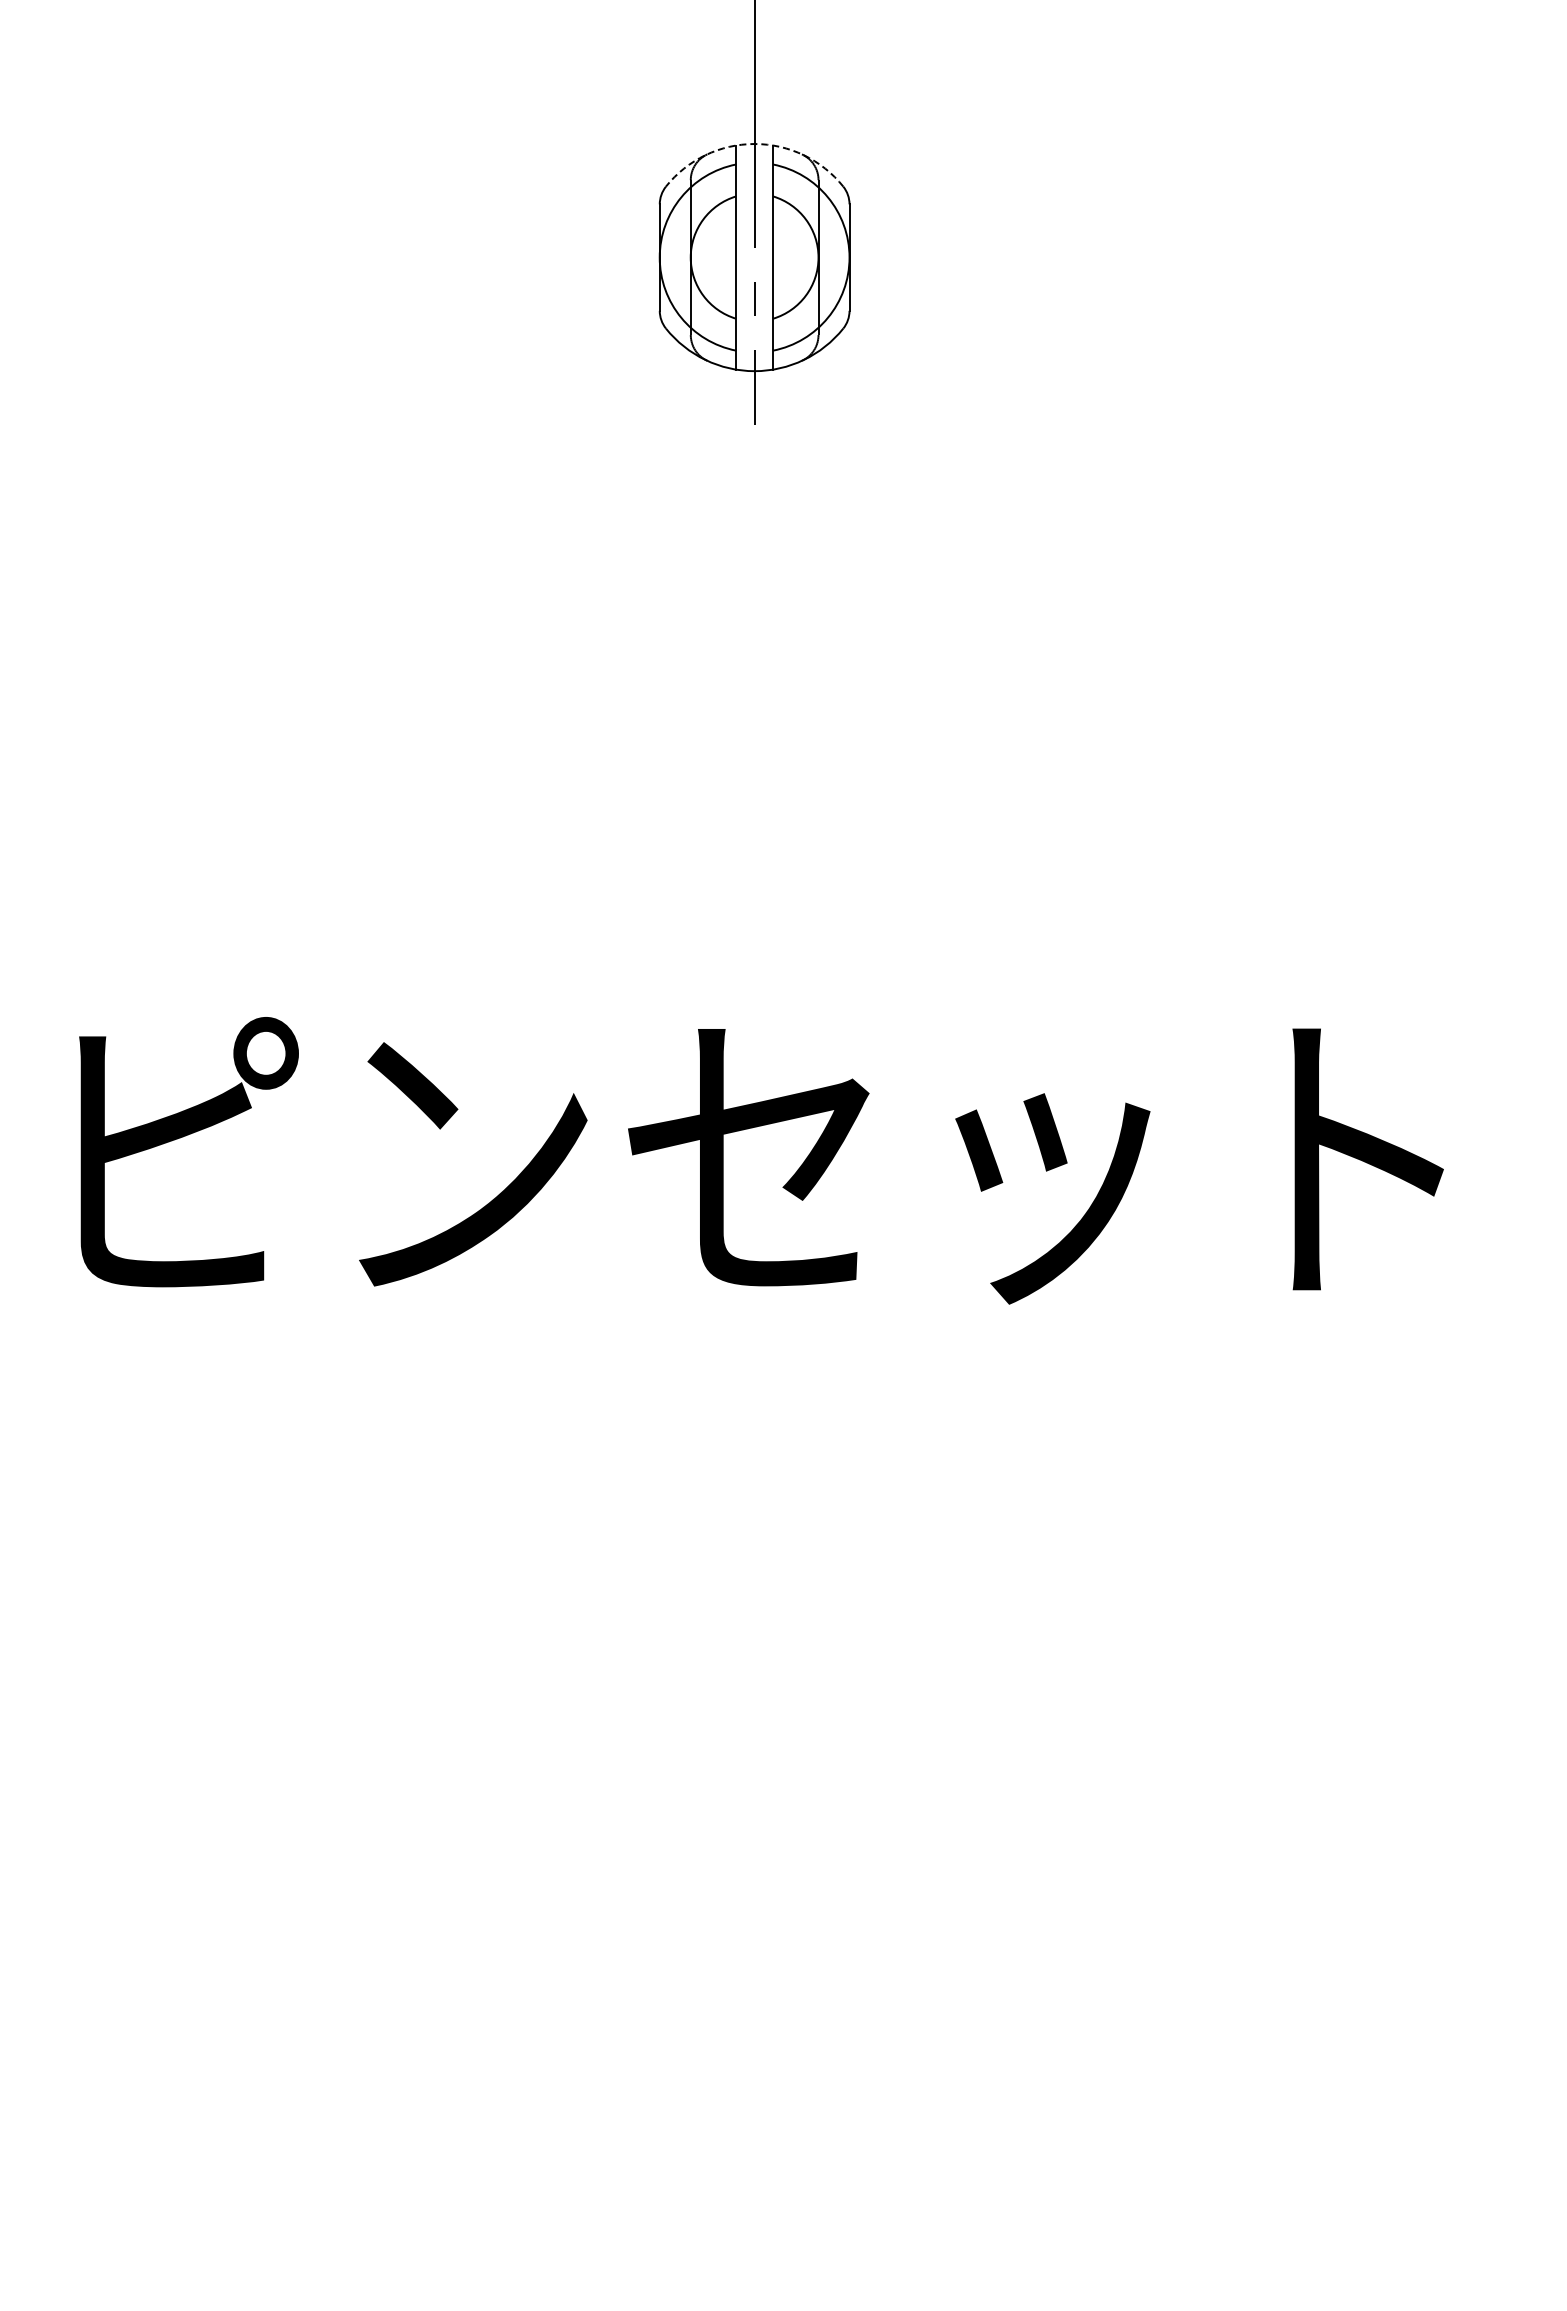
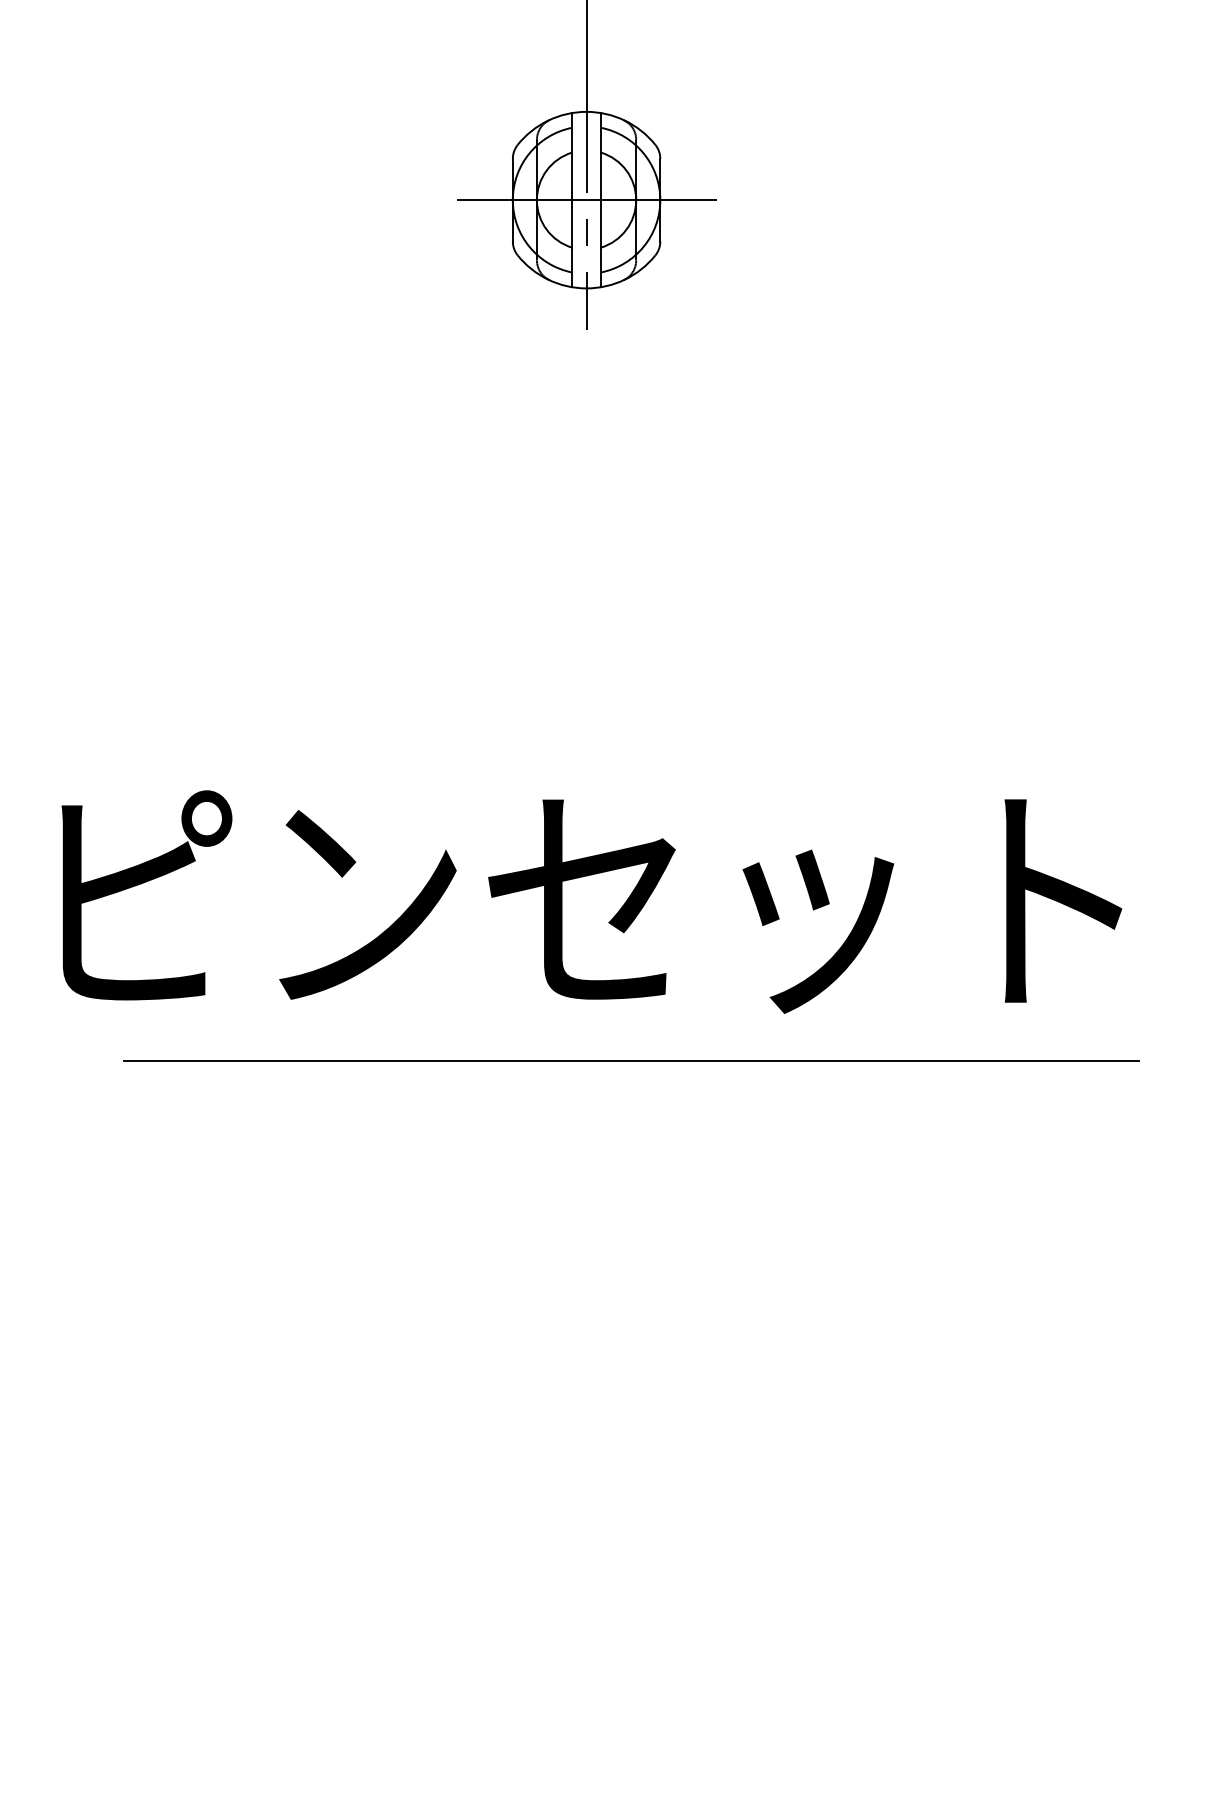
arc: (754, 144) -> (586, 112), dashed -> solid
line: (754, 257) -> (586, 200), added
line: (812, 1365) -> (631, 1061), added

